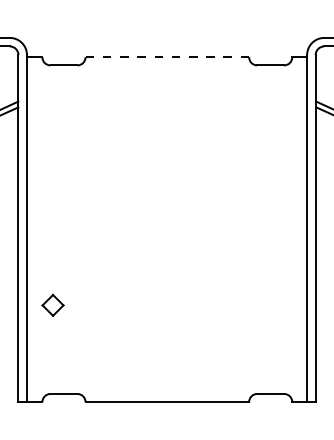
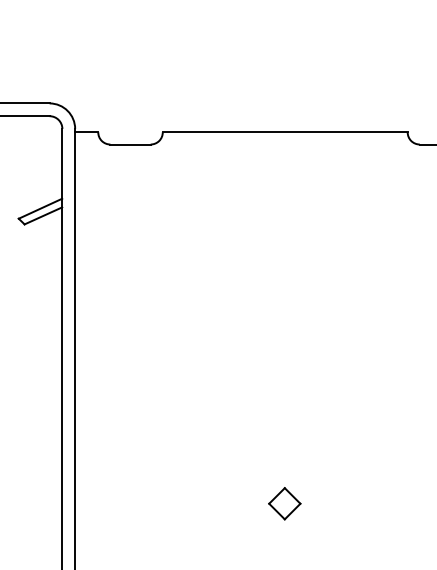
line: (167, 57) -> (285, 132), dashed -> solid
part: (52, 304) -> (283, 502), moved

